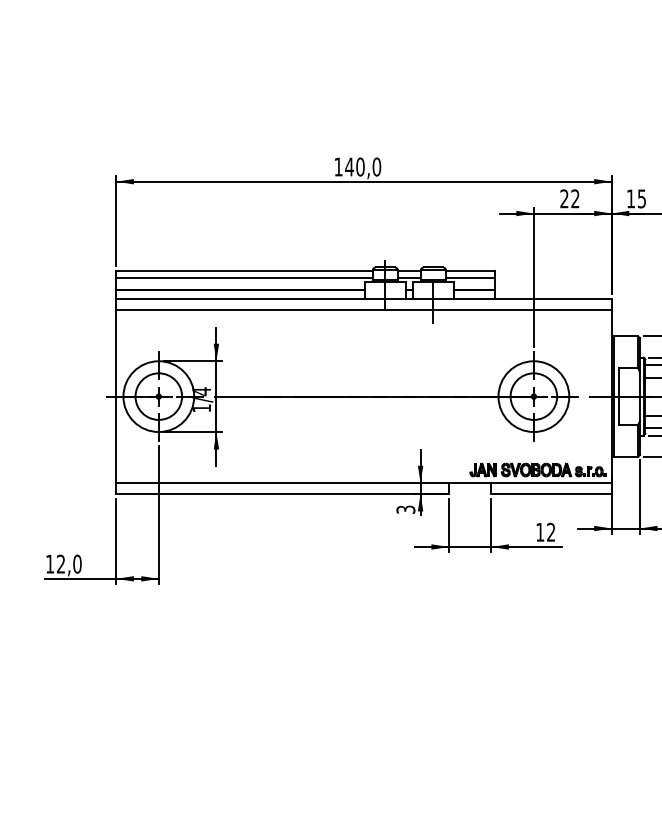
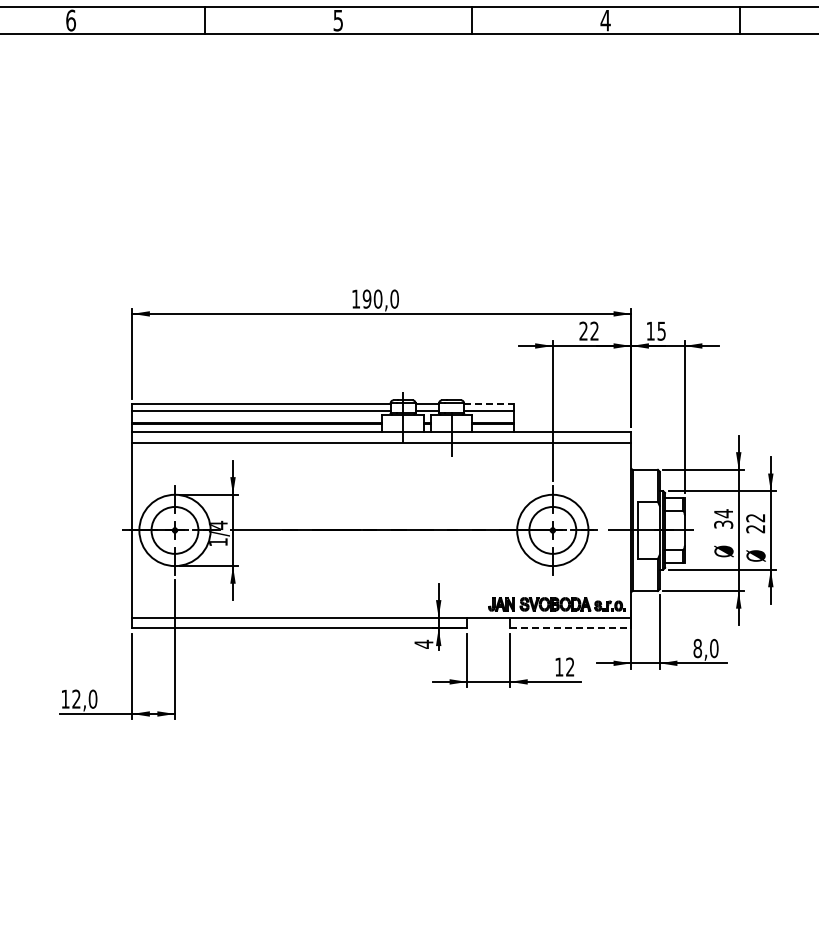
text: (348, 166) -> (366, 298), 140,0 -> 190,0
line: (470, 270) -> (488, 403), solid -> dashed
line: (551, 493) -> (570, 628), solid -> dashed
text: (405, 508) -> (423, 643), 3 -> 4

